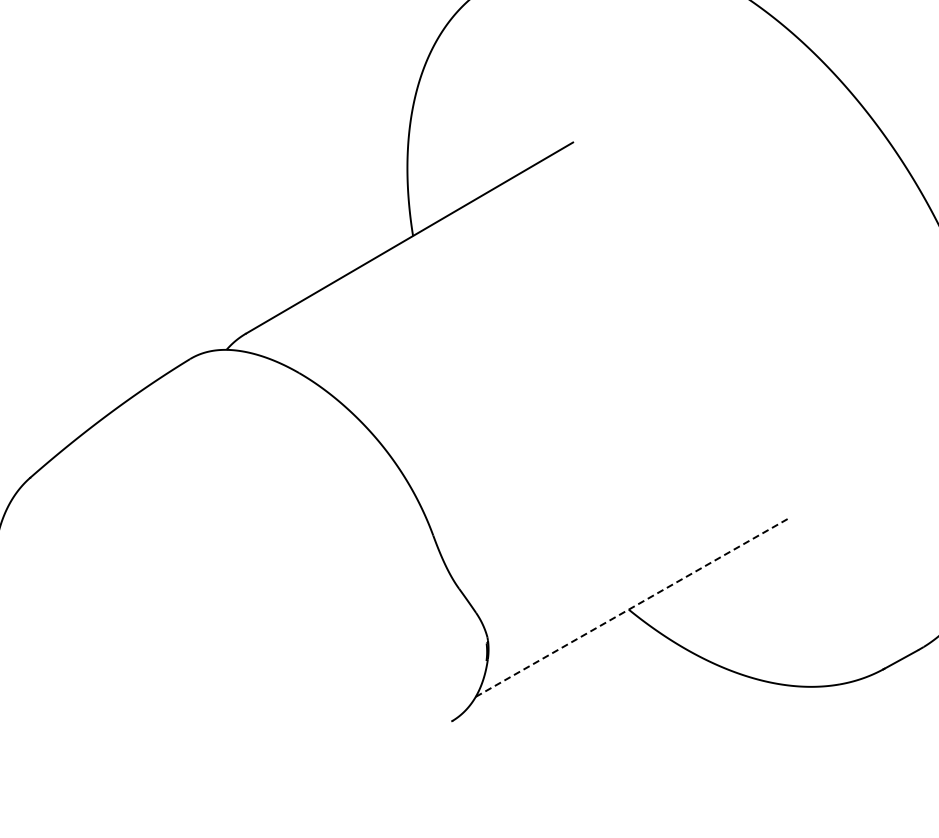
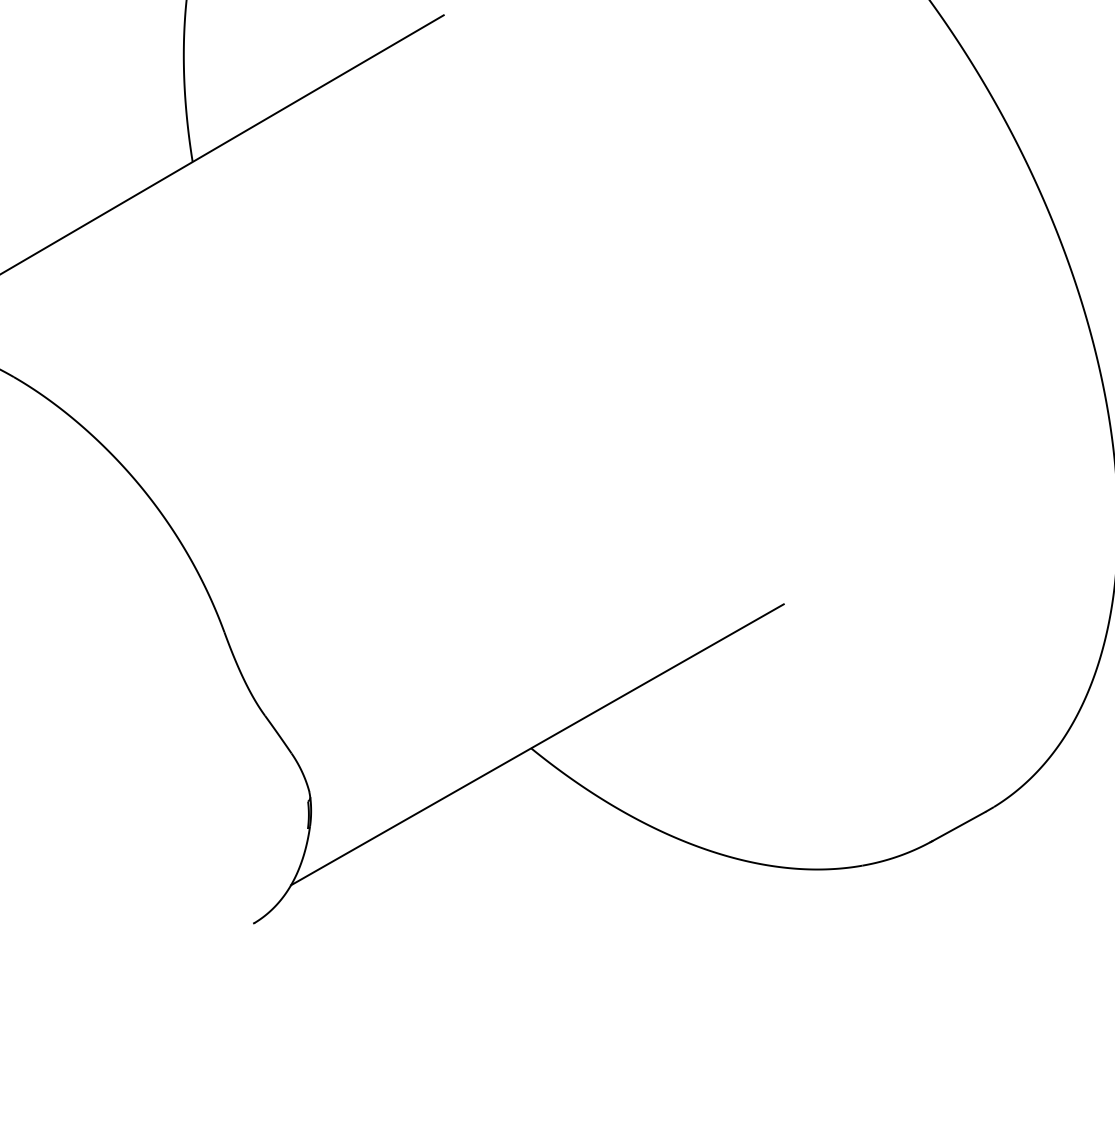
line: (632, 607) -> (537, 744), dashed -> solid

